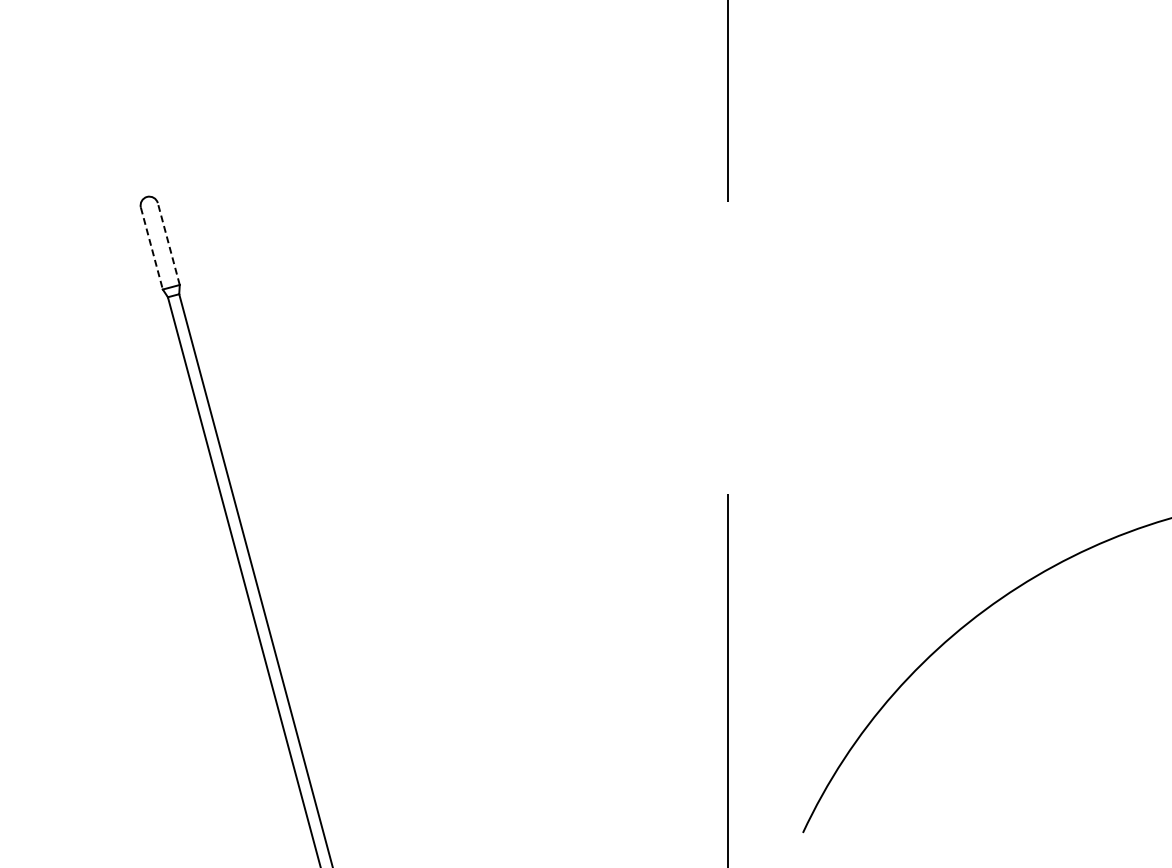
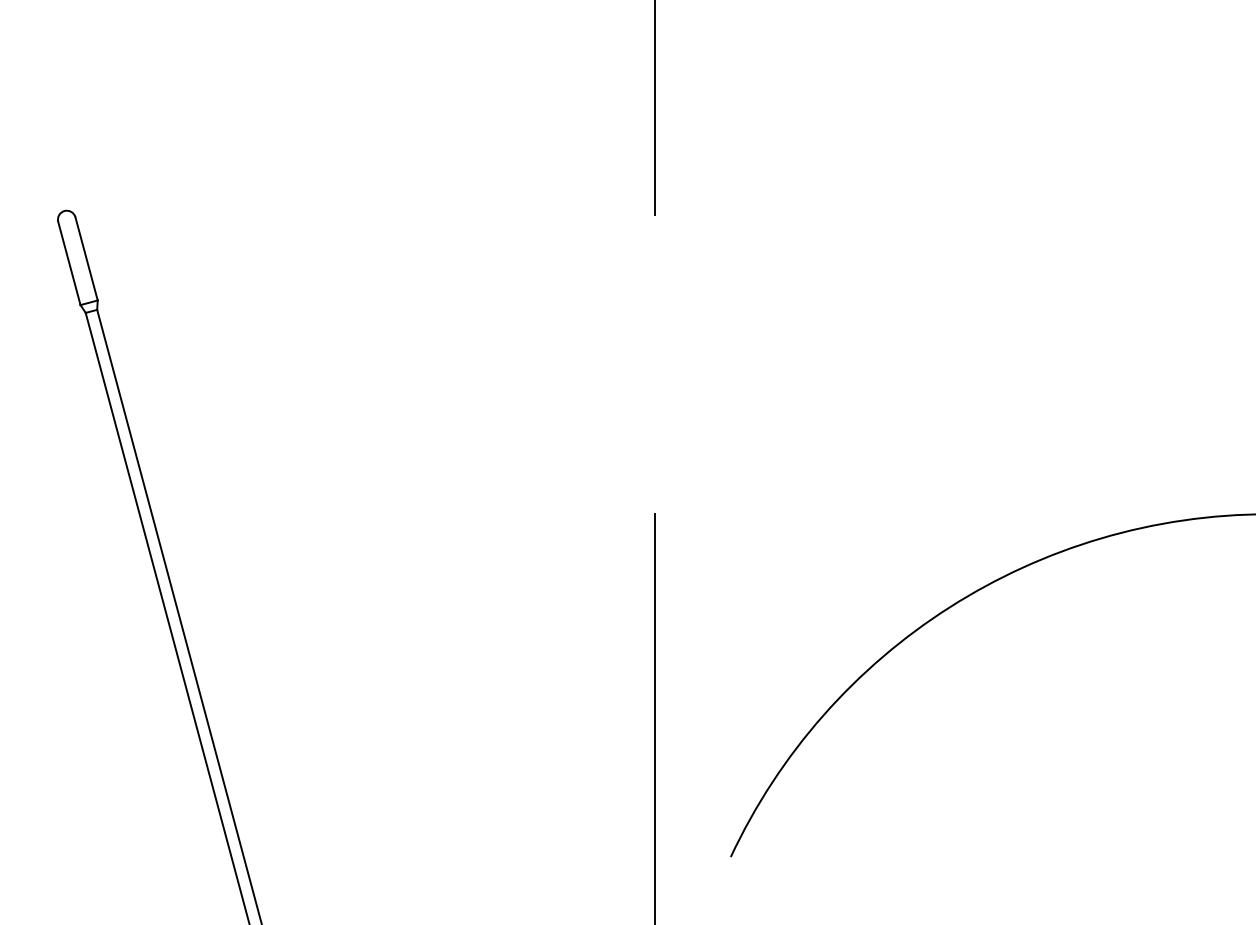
line: (168, 243) -> (86, 258), dashed -> solid
line: (151, 248) -> (69, 263), dashed -> solid

